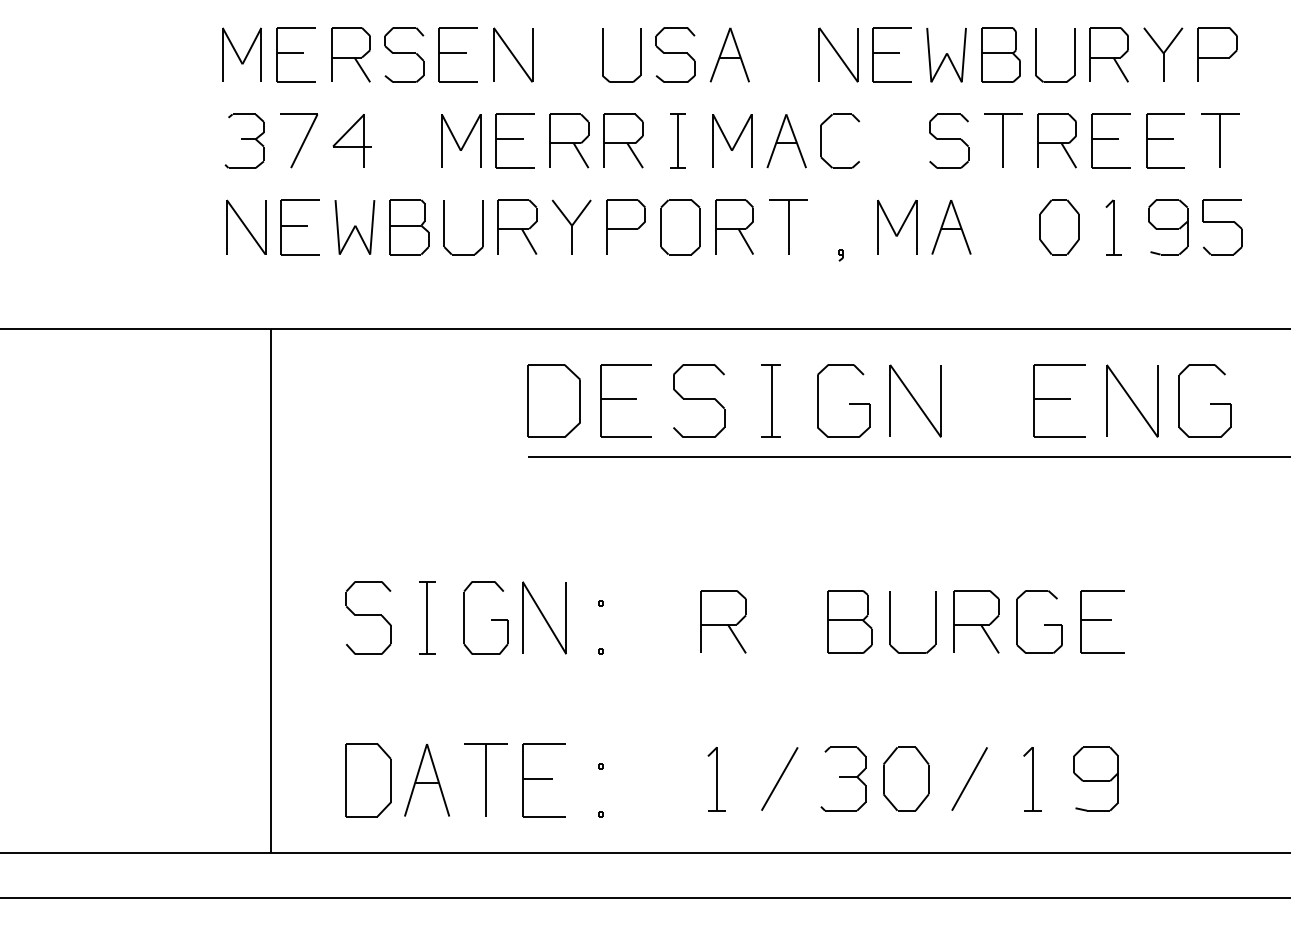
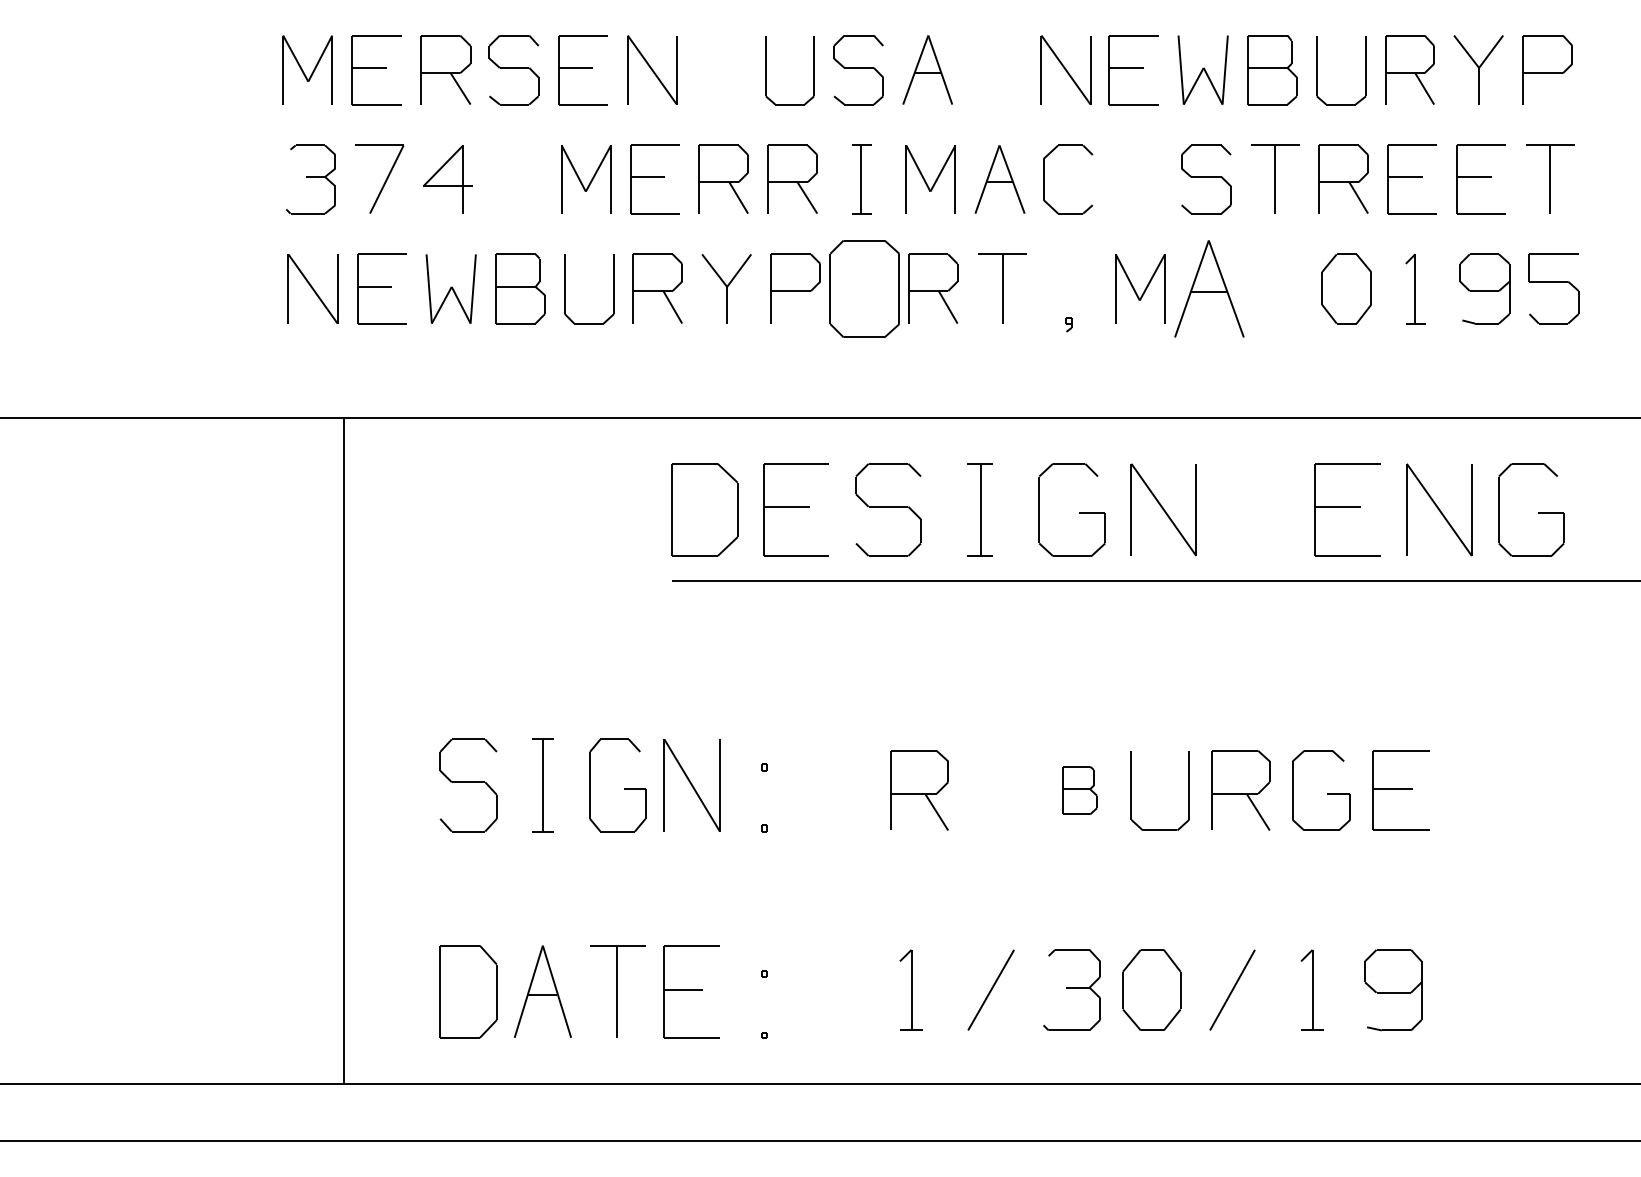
part: (680, 226) -> (864, 288), size x1.4
part: (951, 226) -> (1209, 288), size x1.4
part: (849, 621) -> (1079, 790), size x0.6

